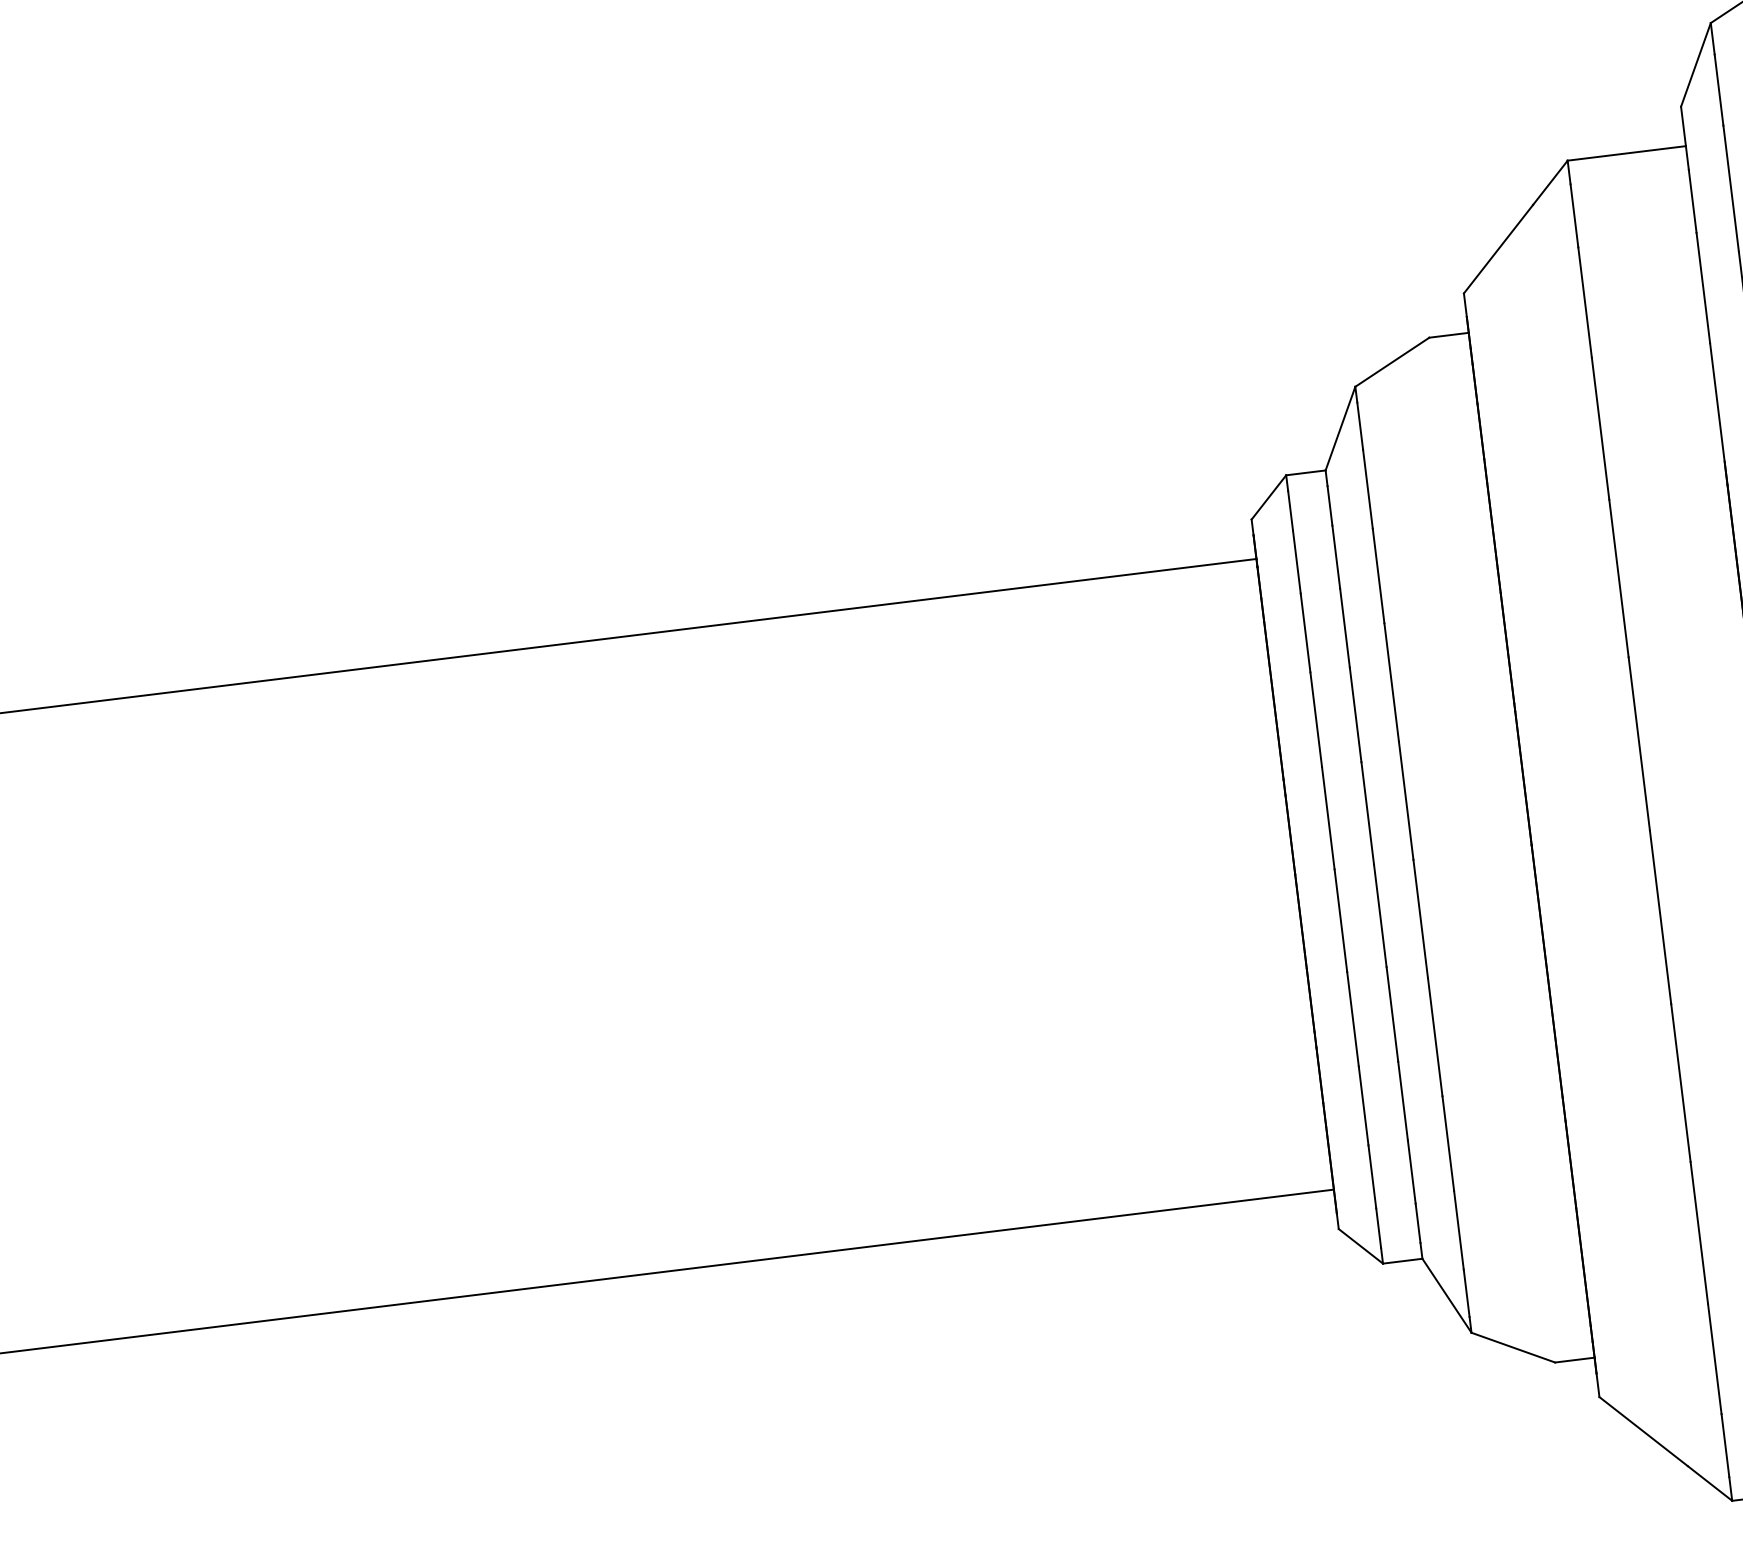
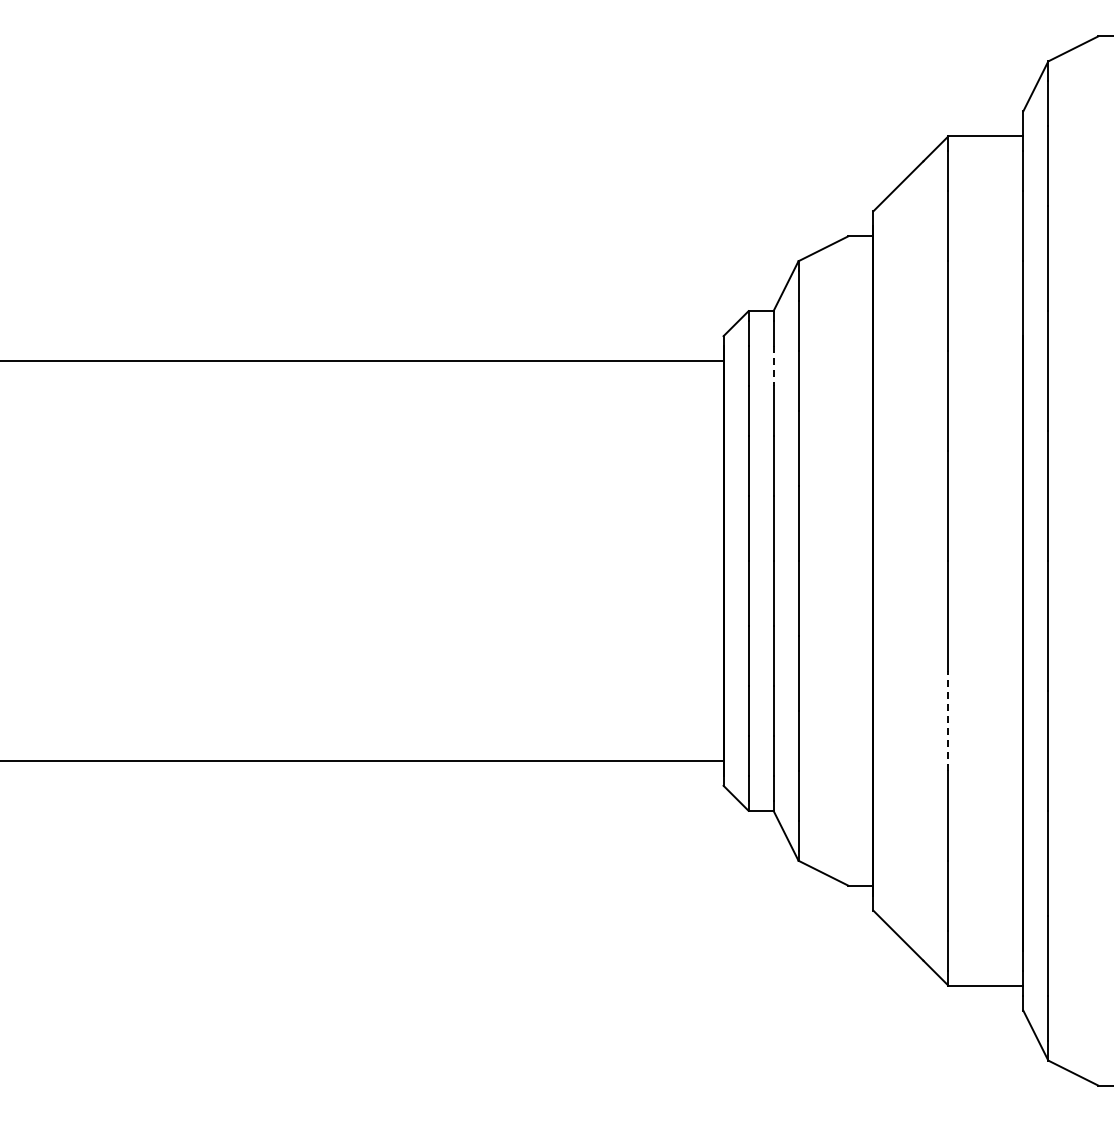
line: (1336, 557) -> (773, 366), solid -> dashed
line: (1681, 1082) -> (948, 720), solid -> dashed

